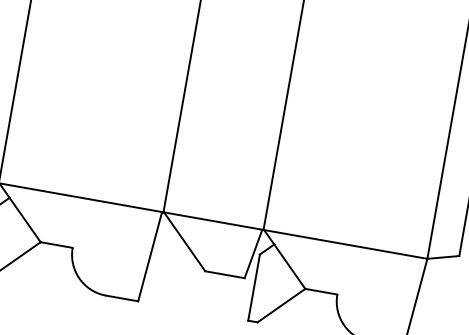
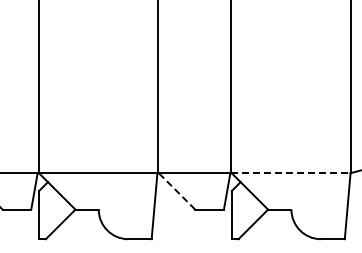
line: (185, 242) -> (177, 191), solid -> dashed
line: (344, 244) -> (290, 173), solid -> dashed

